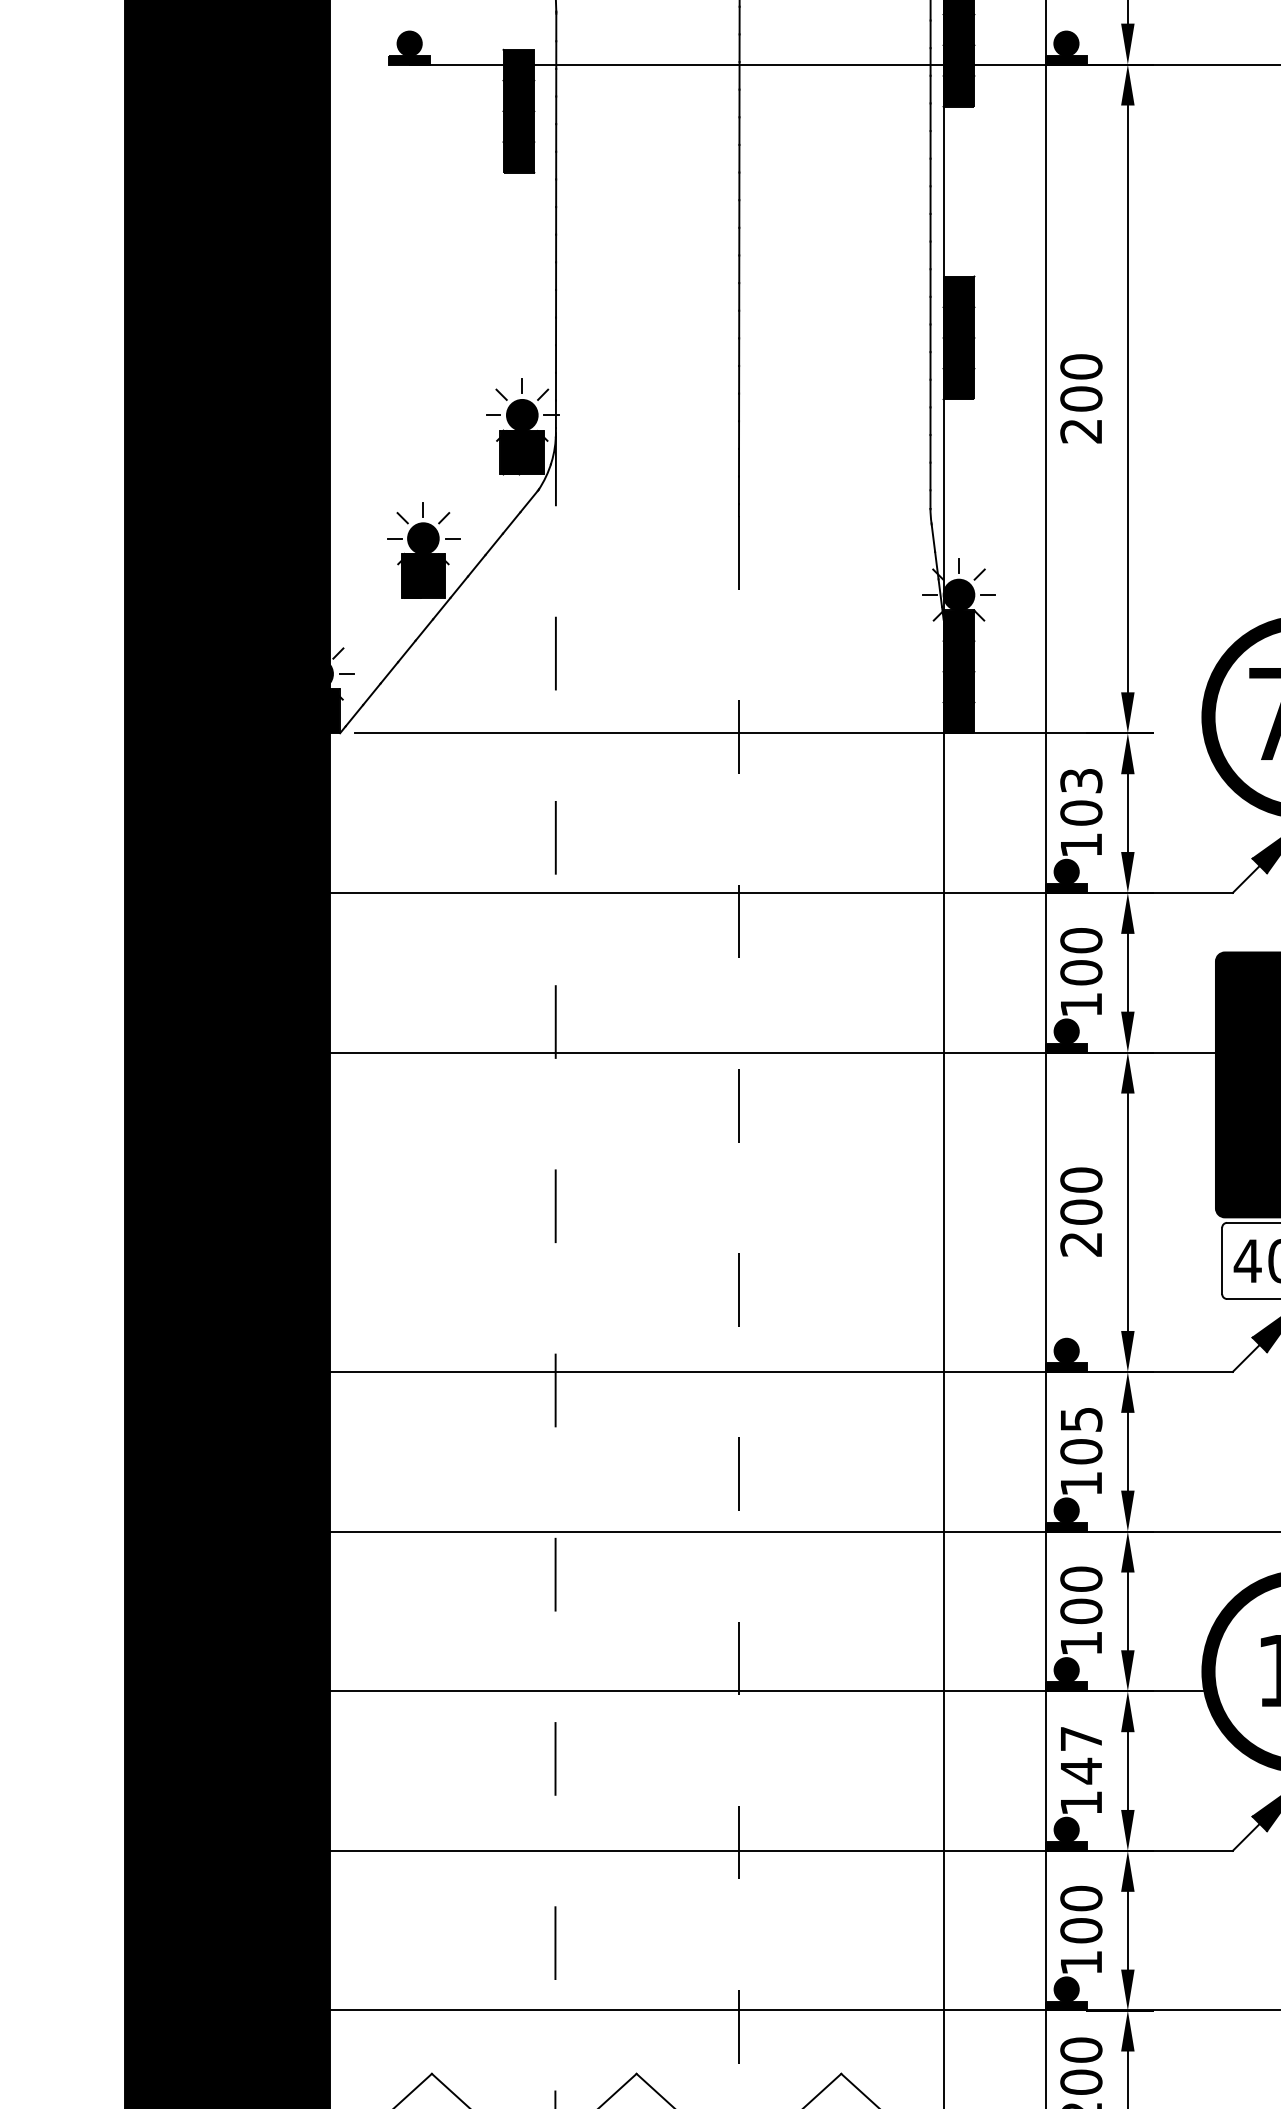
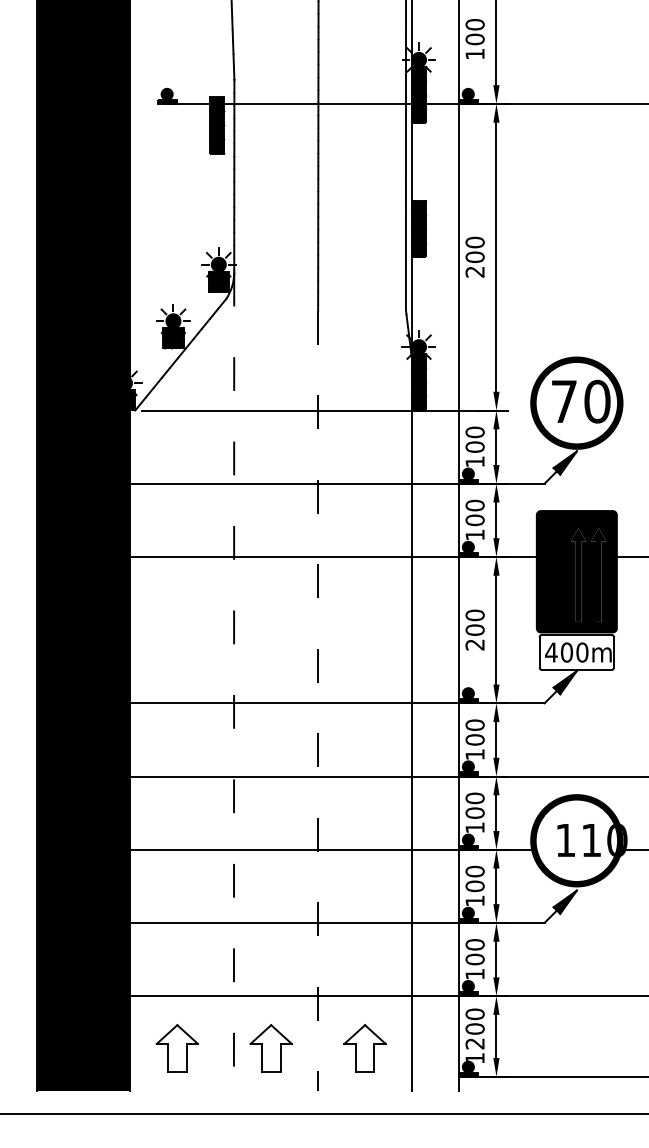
text: (1079, 781) -> (474, 432), 103 -> 100
text: (1079, 1418) -> (474, 724), 105 -> 100
text: (1079, 1753) -> (474, 878), 147 -> 100

